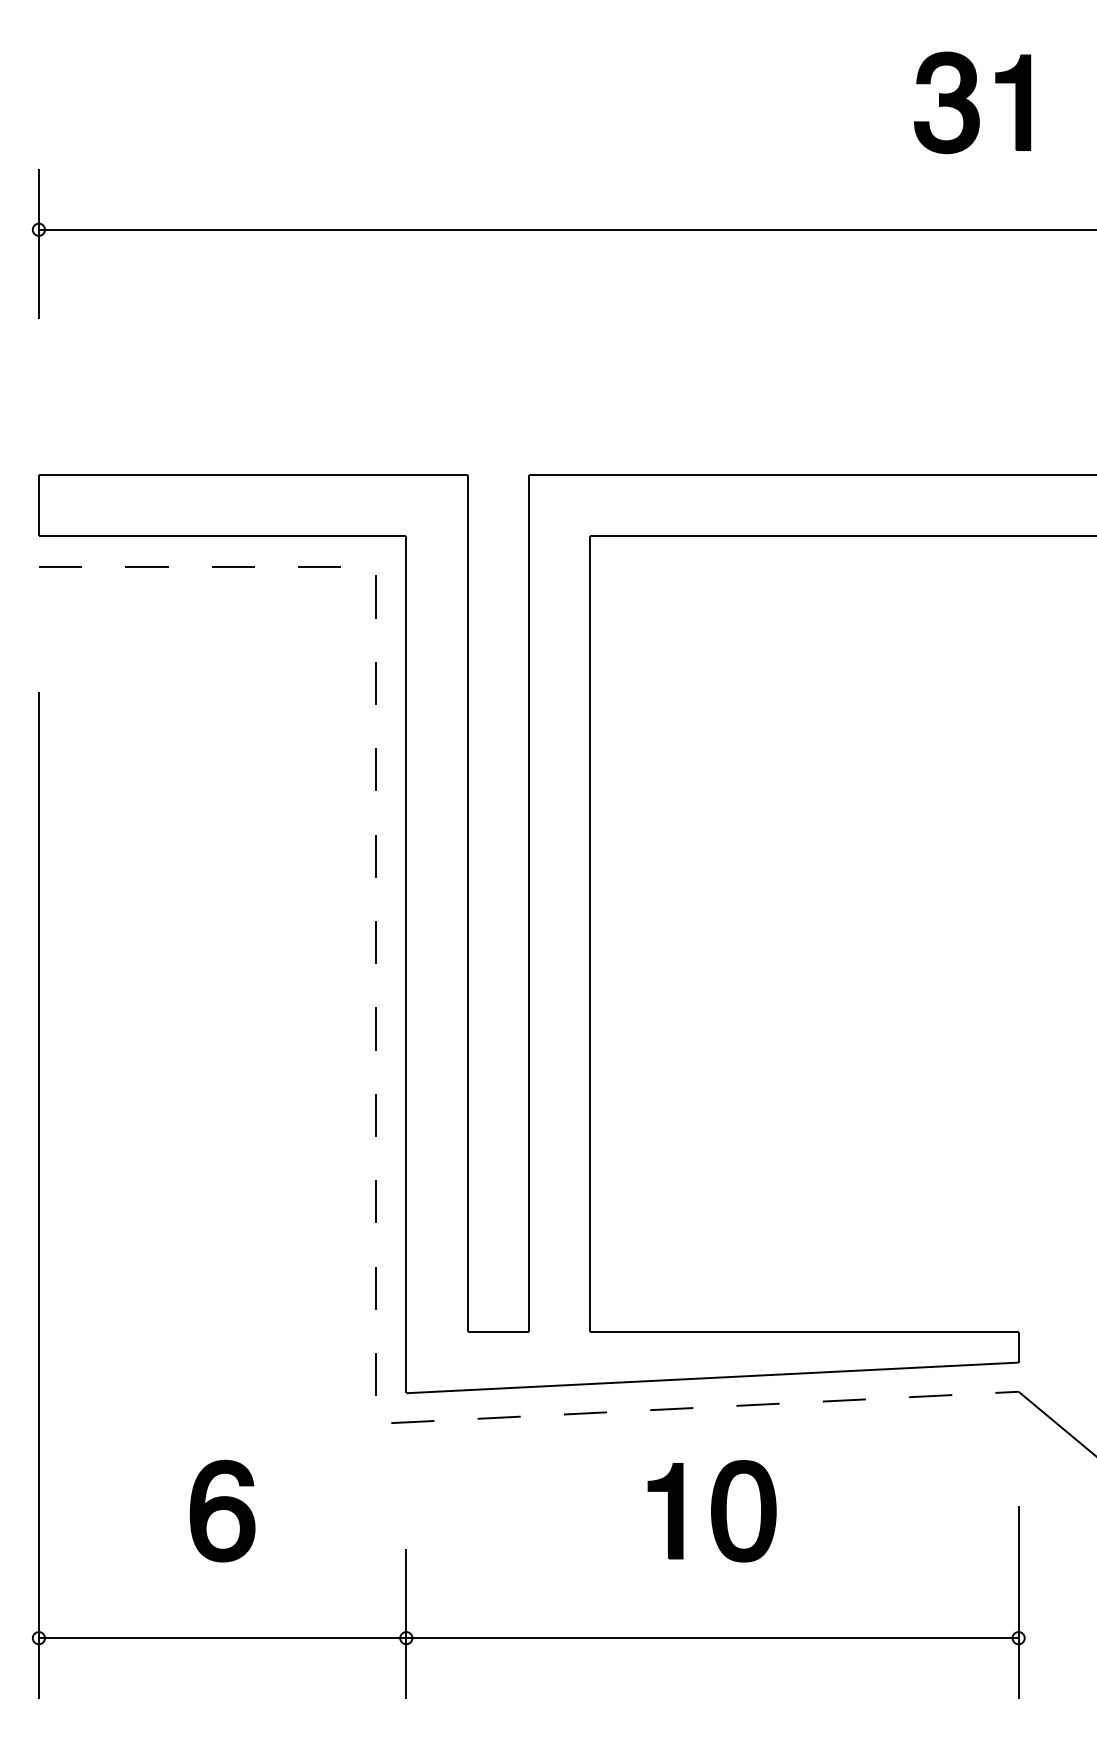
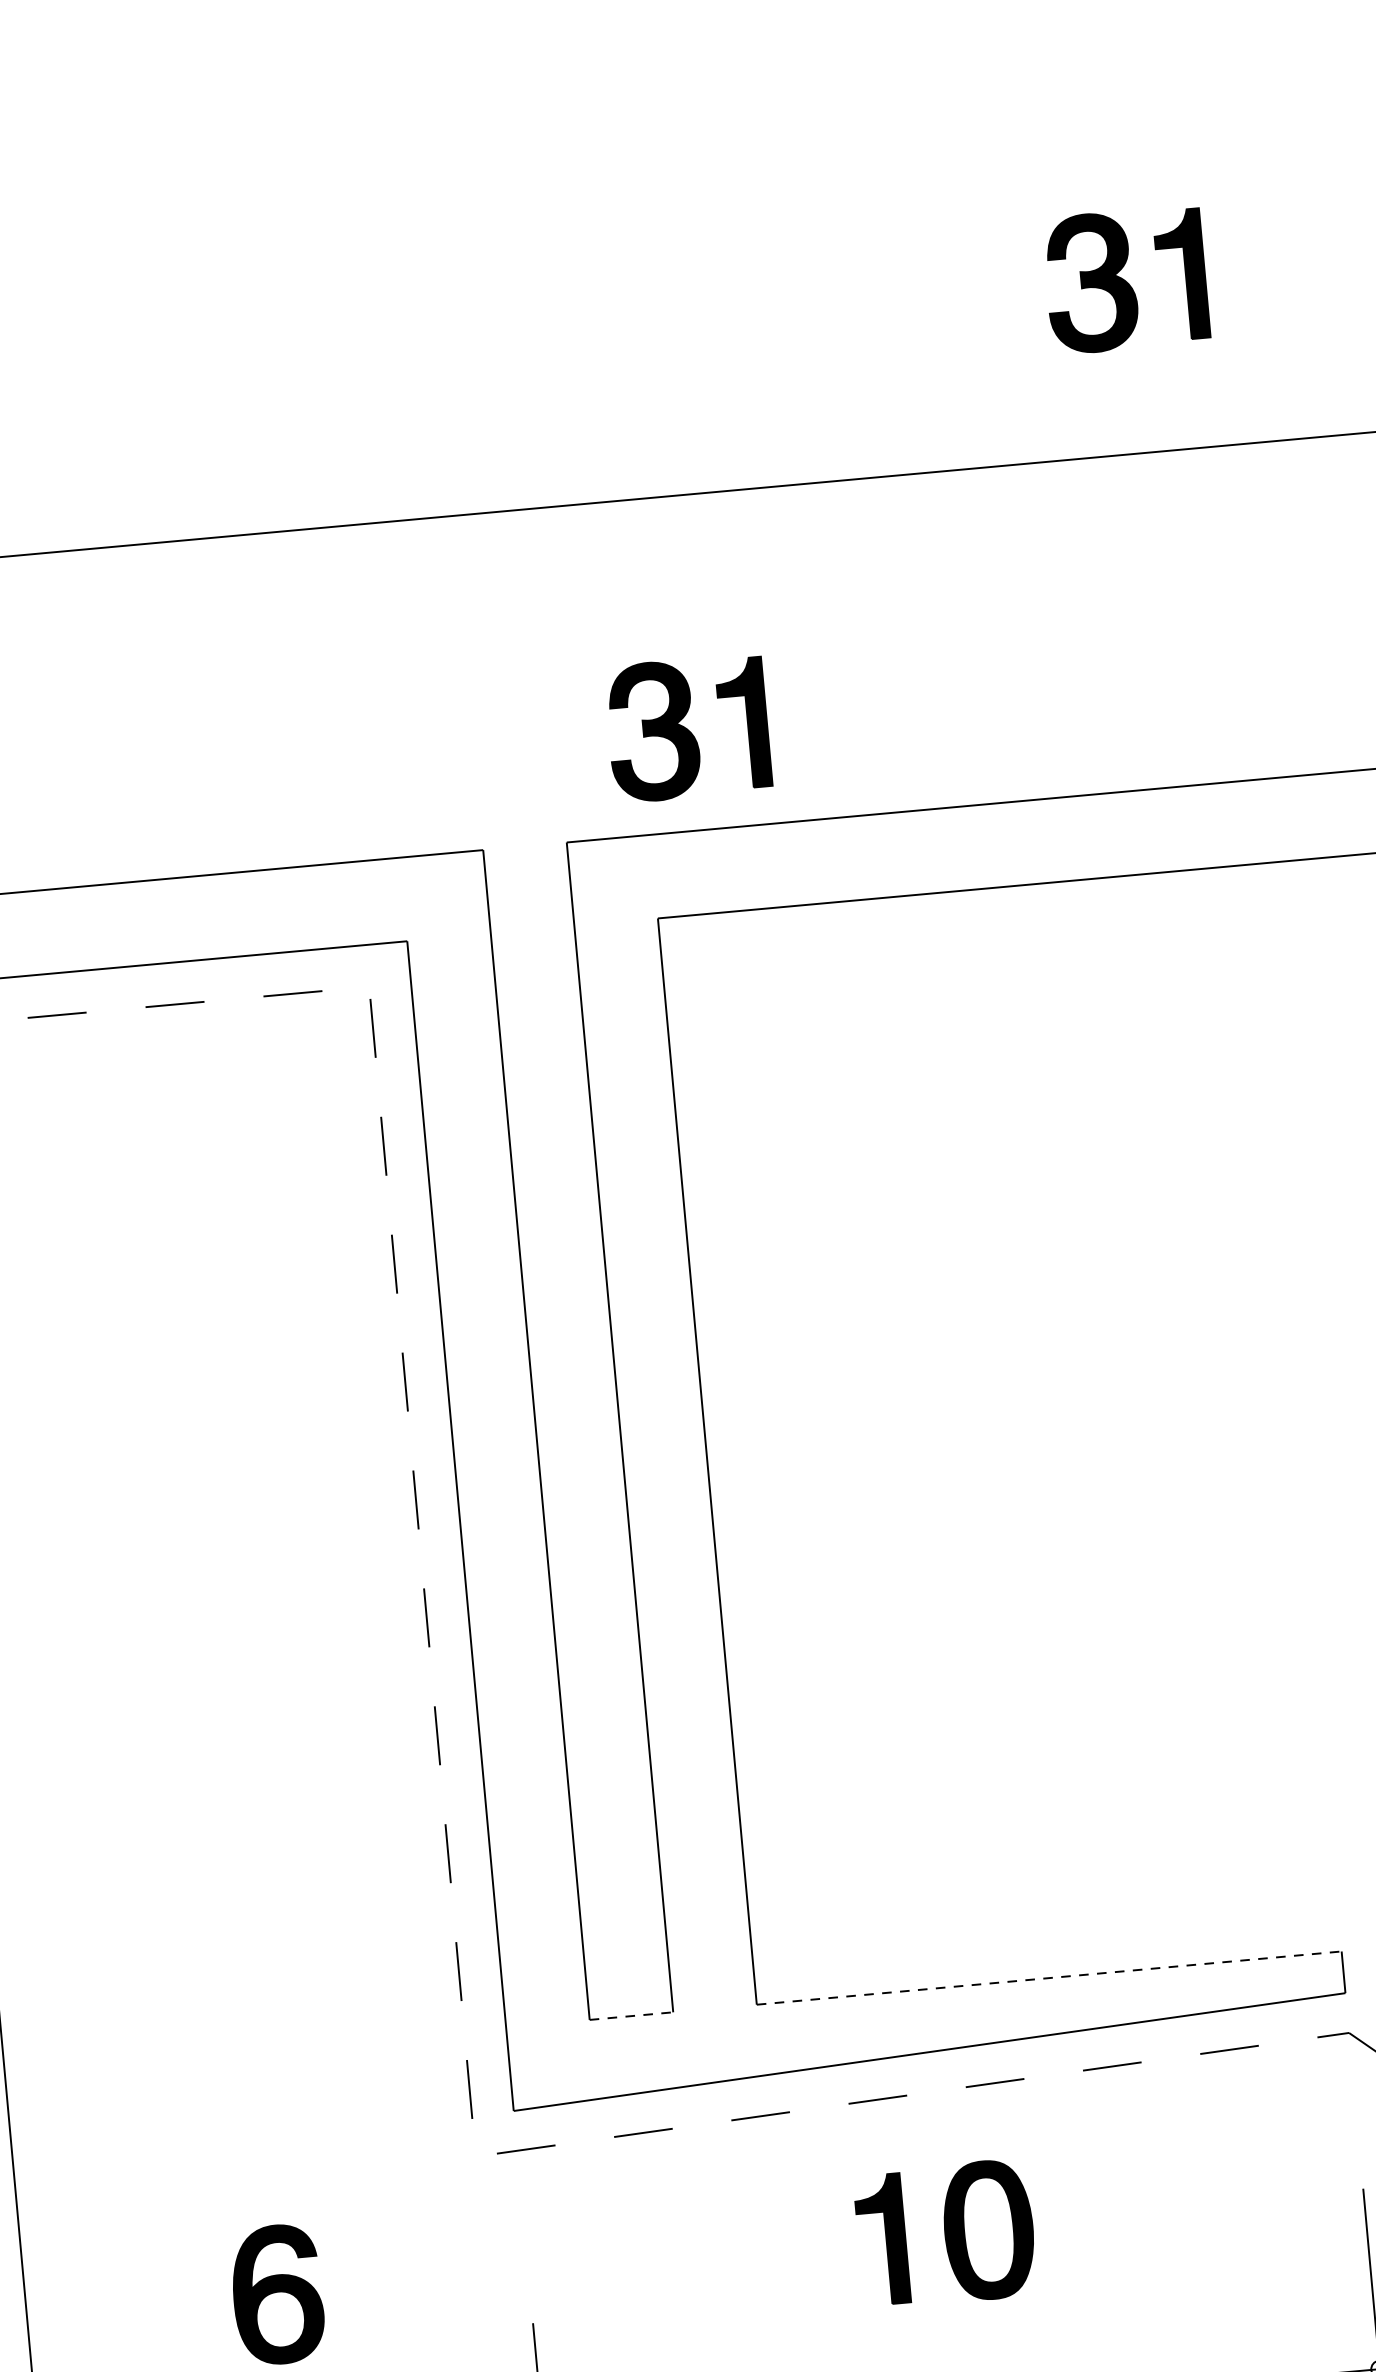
part: (624, 399) -> (688, 727), added
line: (498, 1332) -> (631, 2016), solid -> dashed
line: (804, 1332) -> (1049, 1978), solid -> dashed

